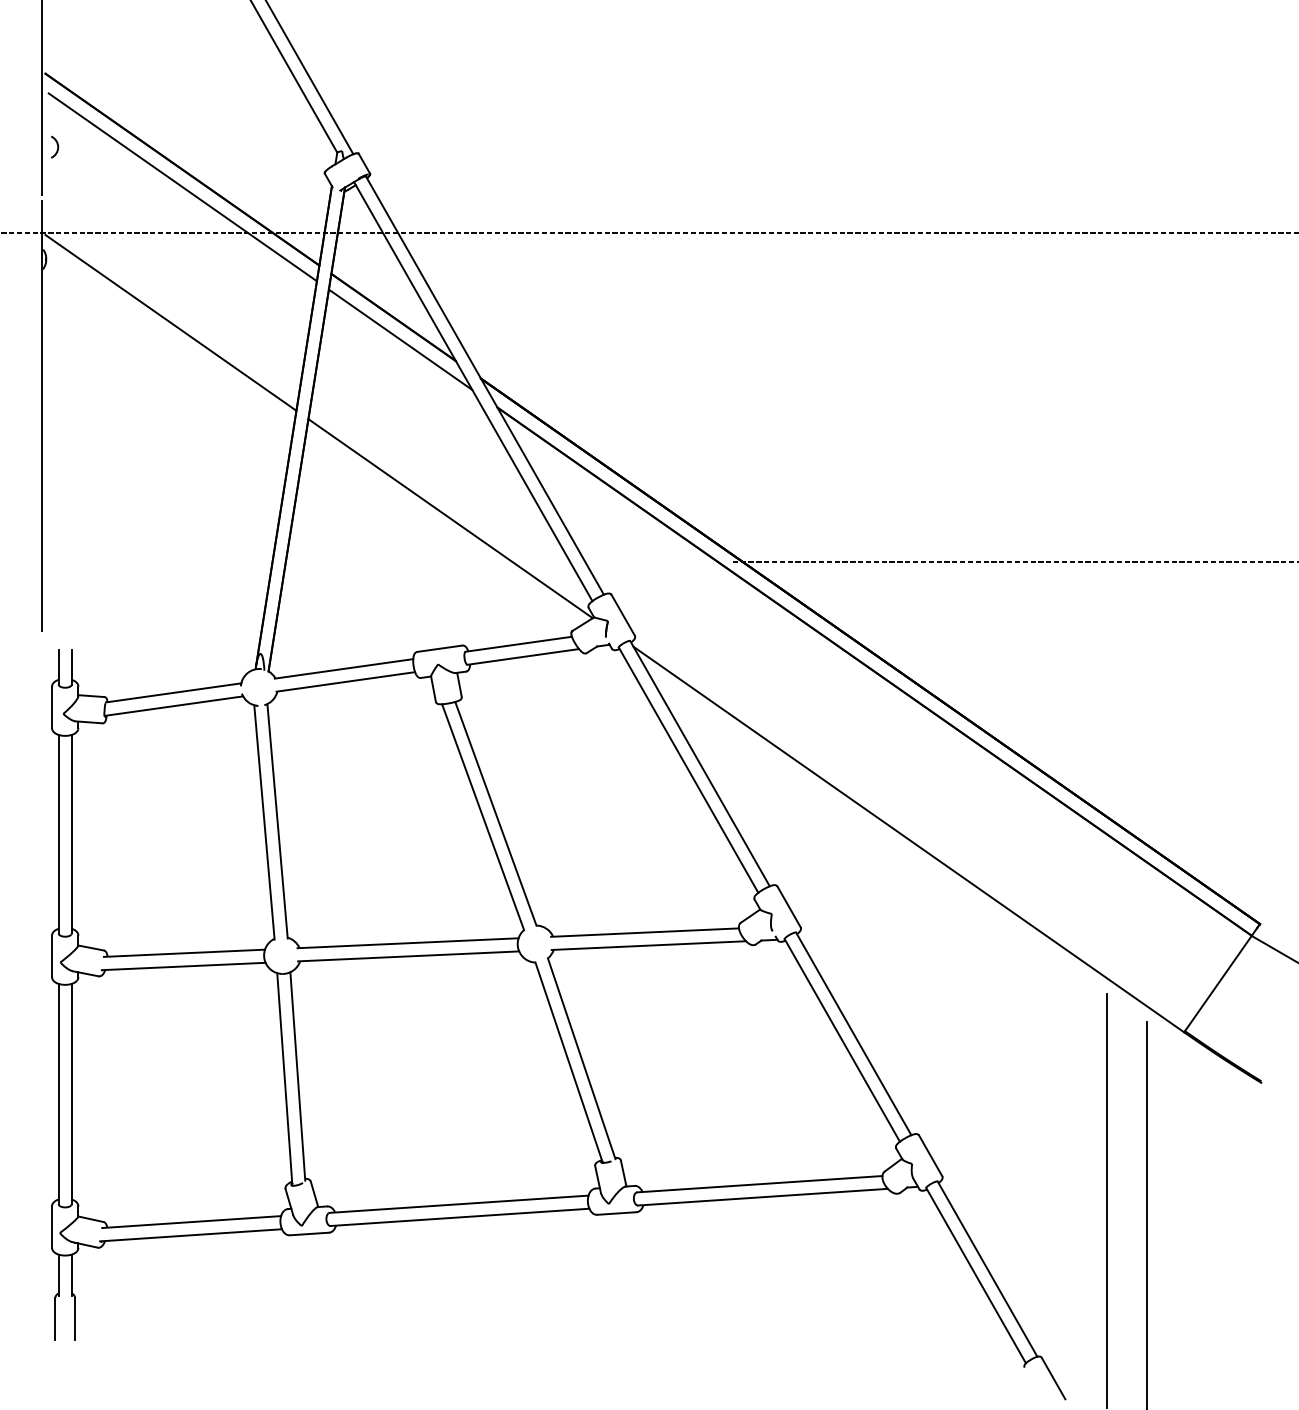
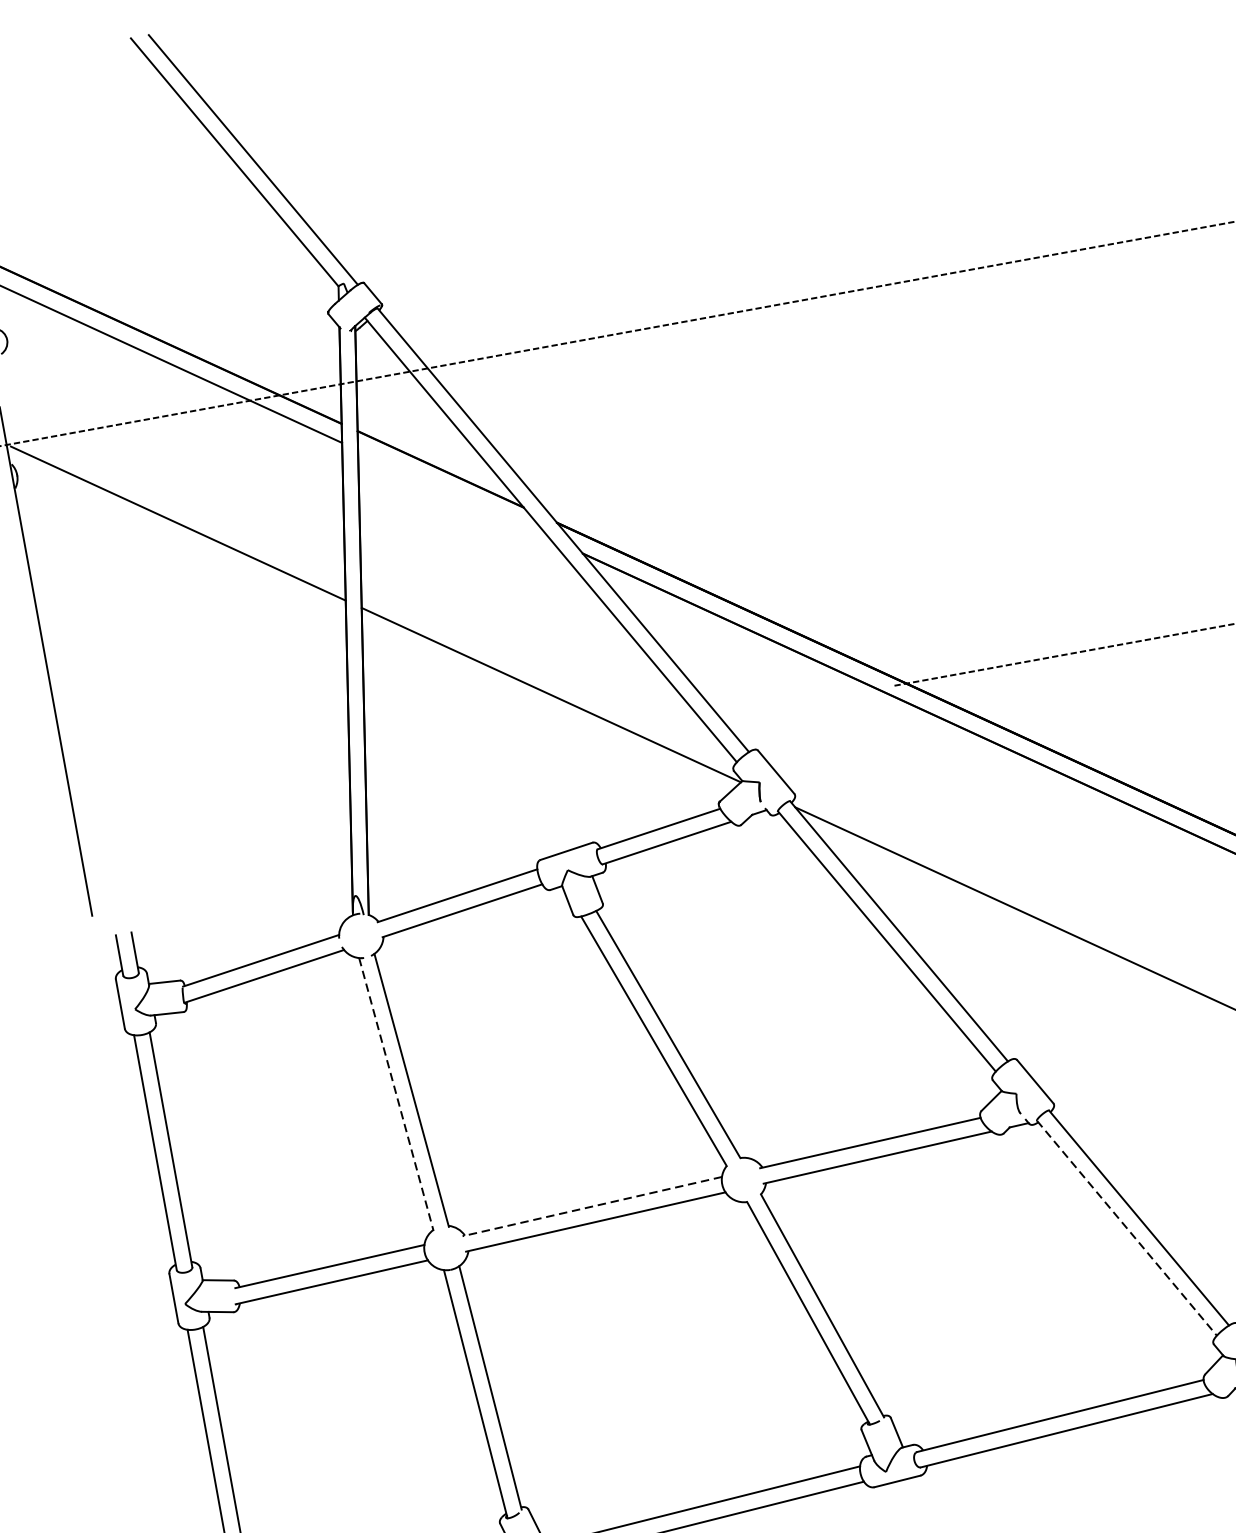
line: (400, 339) -> (453, 493), removed
line: (264, 822) -> (396, 1094), solid -> dashed
line: (408, 943) -> (592, 1206), solid -> dashed
line: (842, 1040) -> (1127, 1228), solid -> dashed

